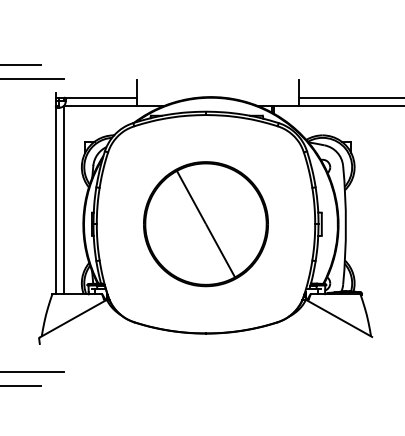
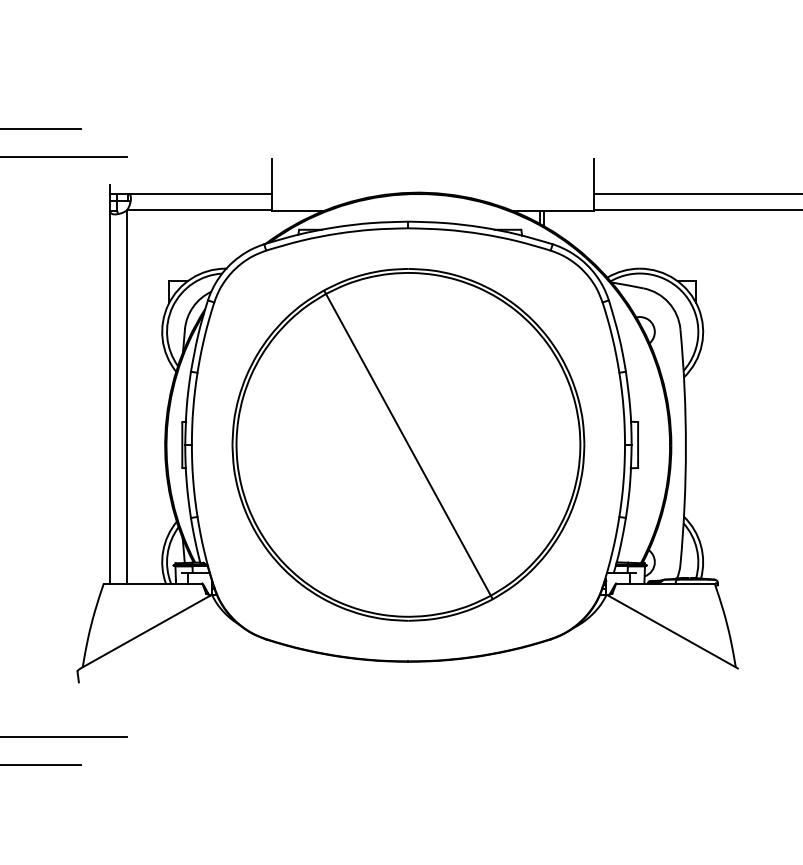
part: (205, 223) -> (407, 443), size x1.43

